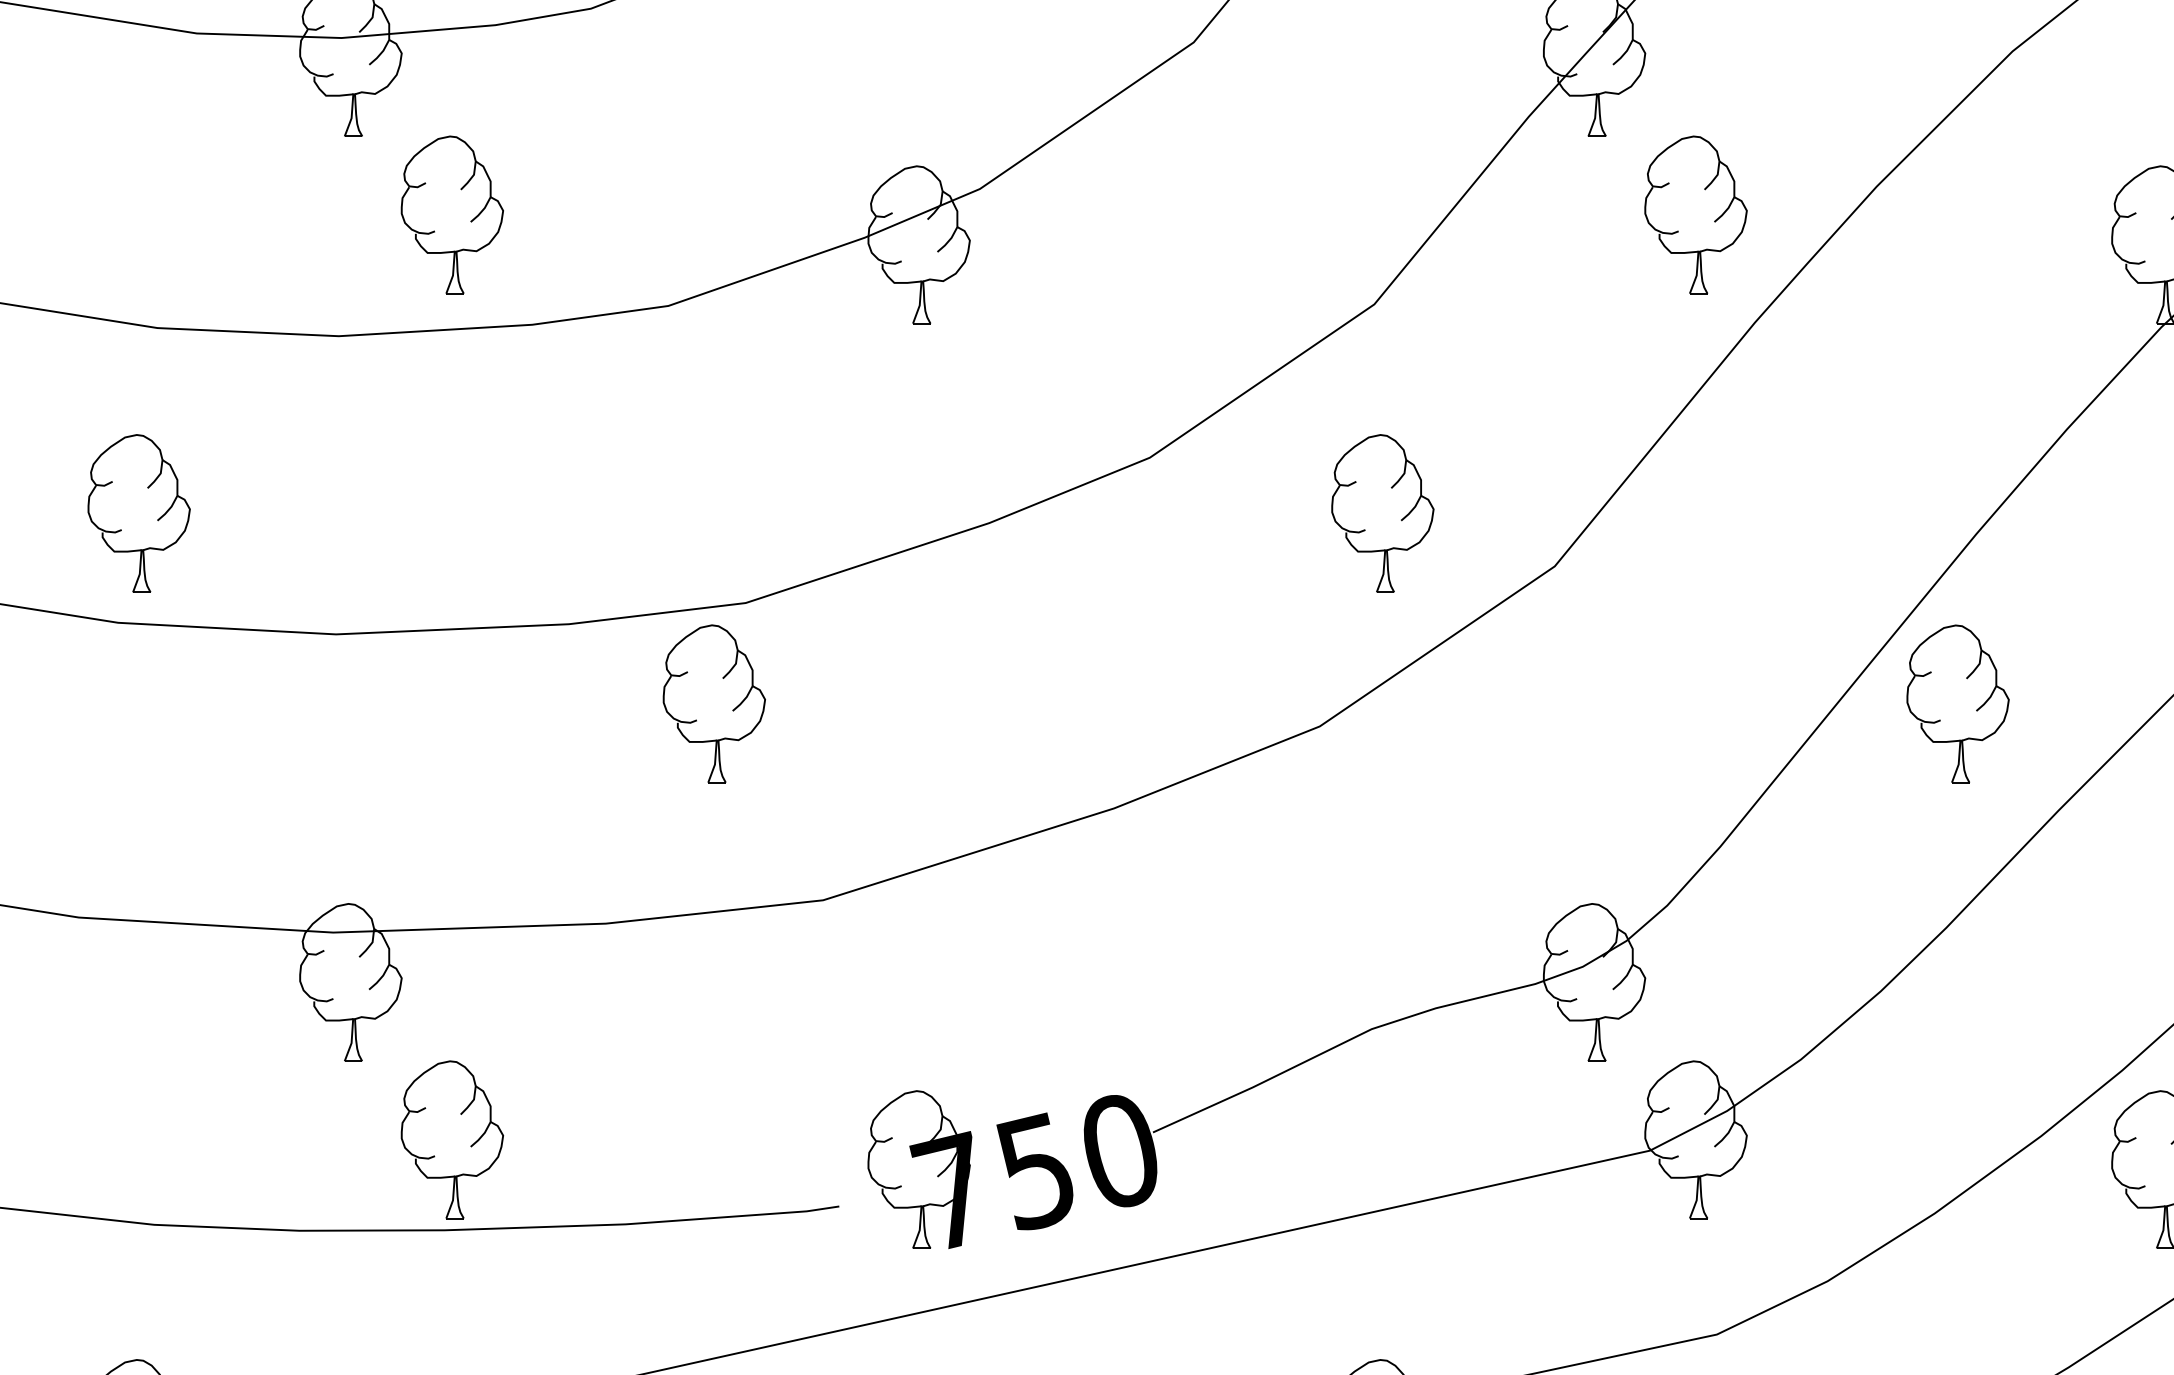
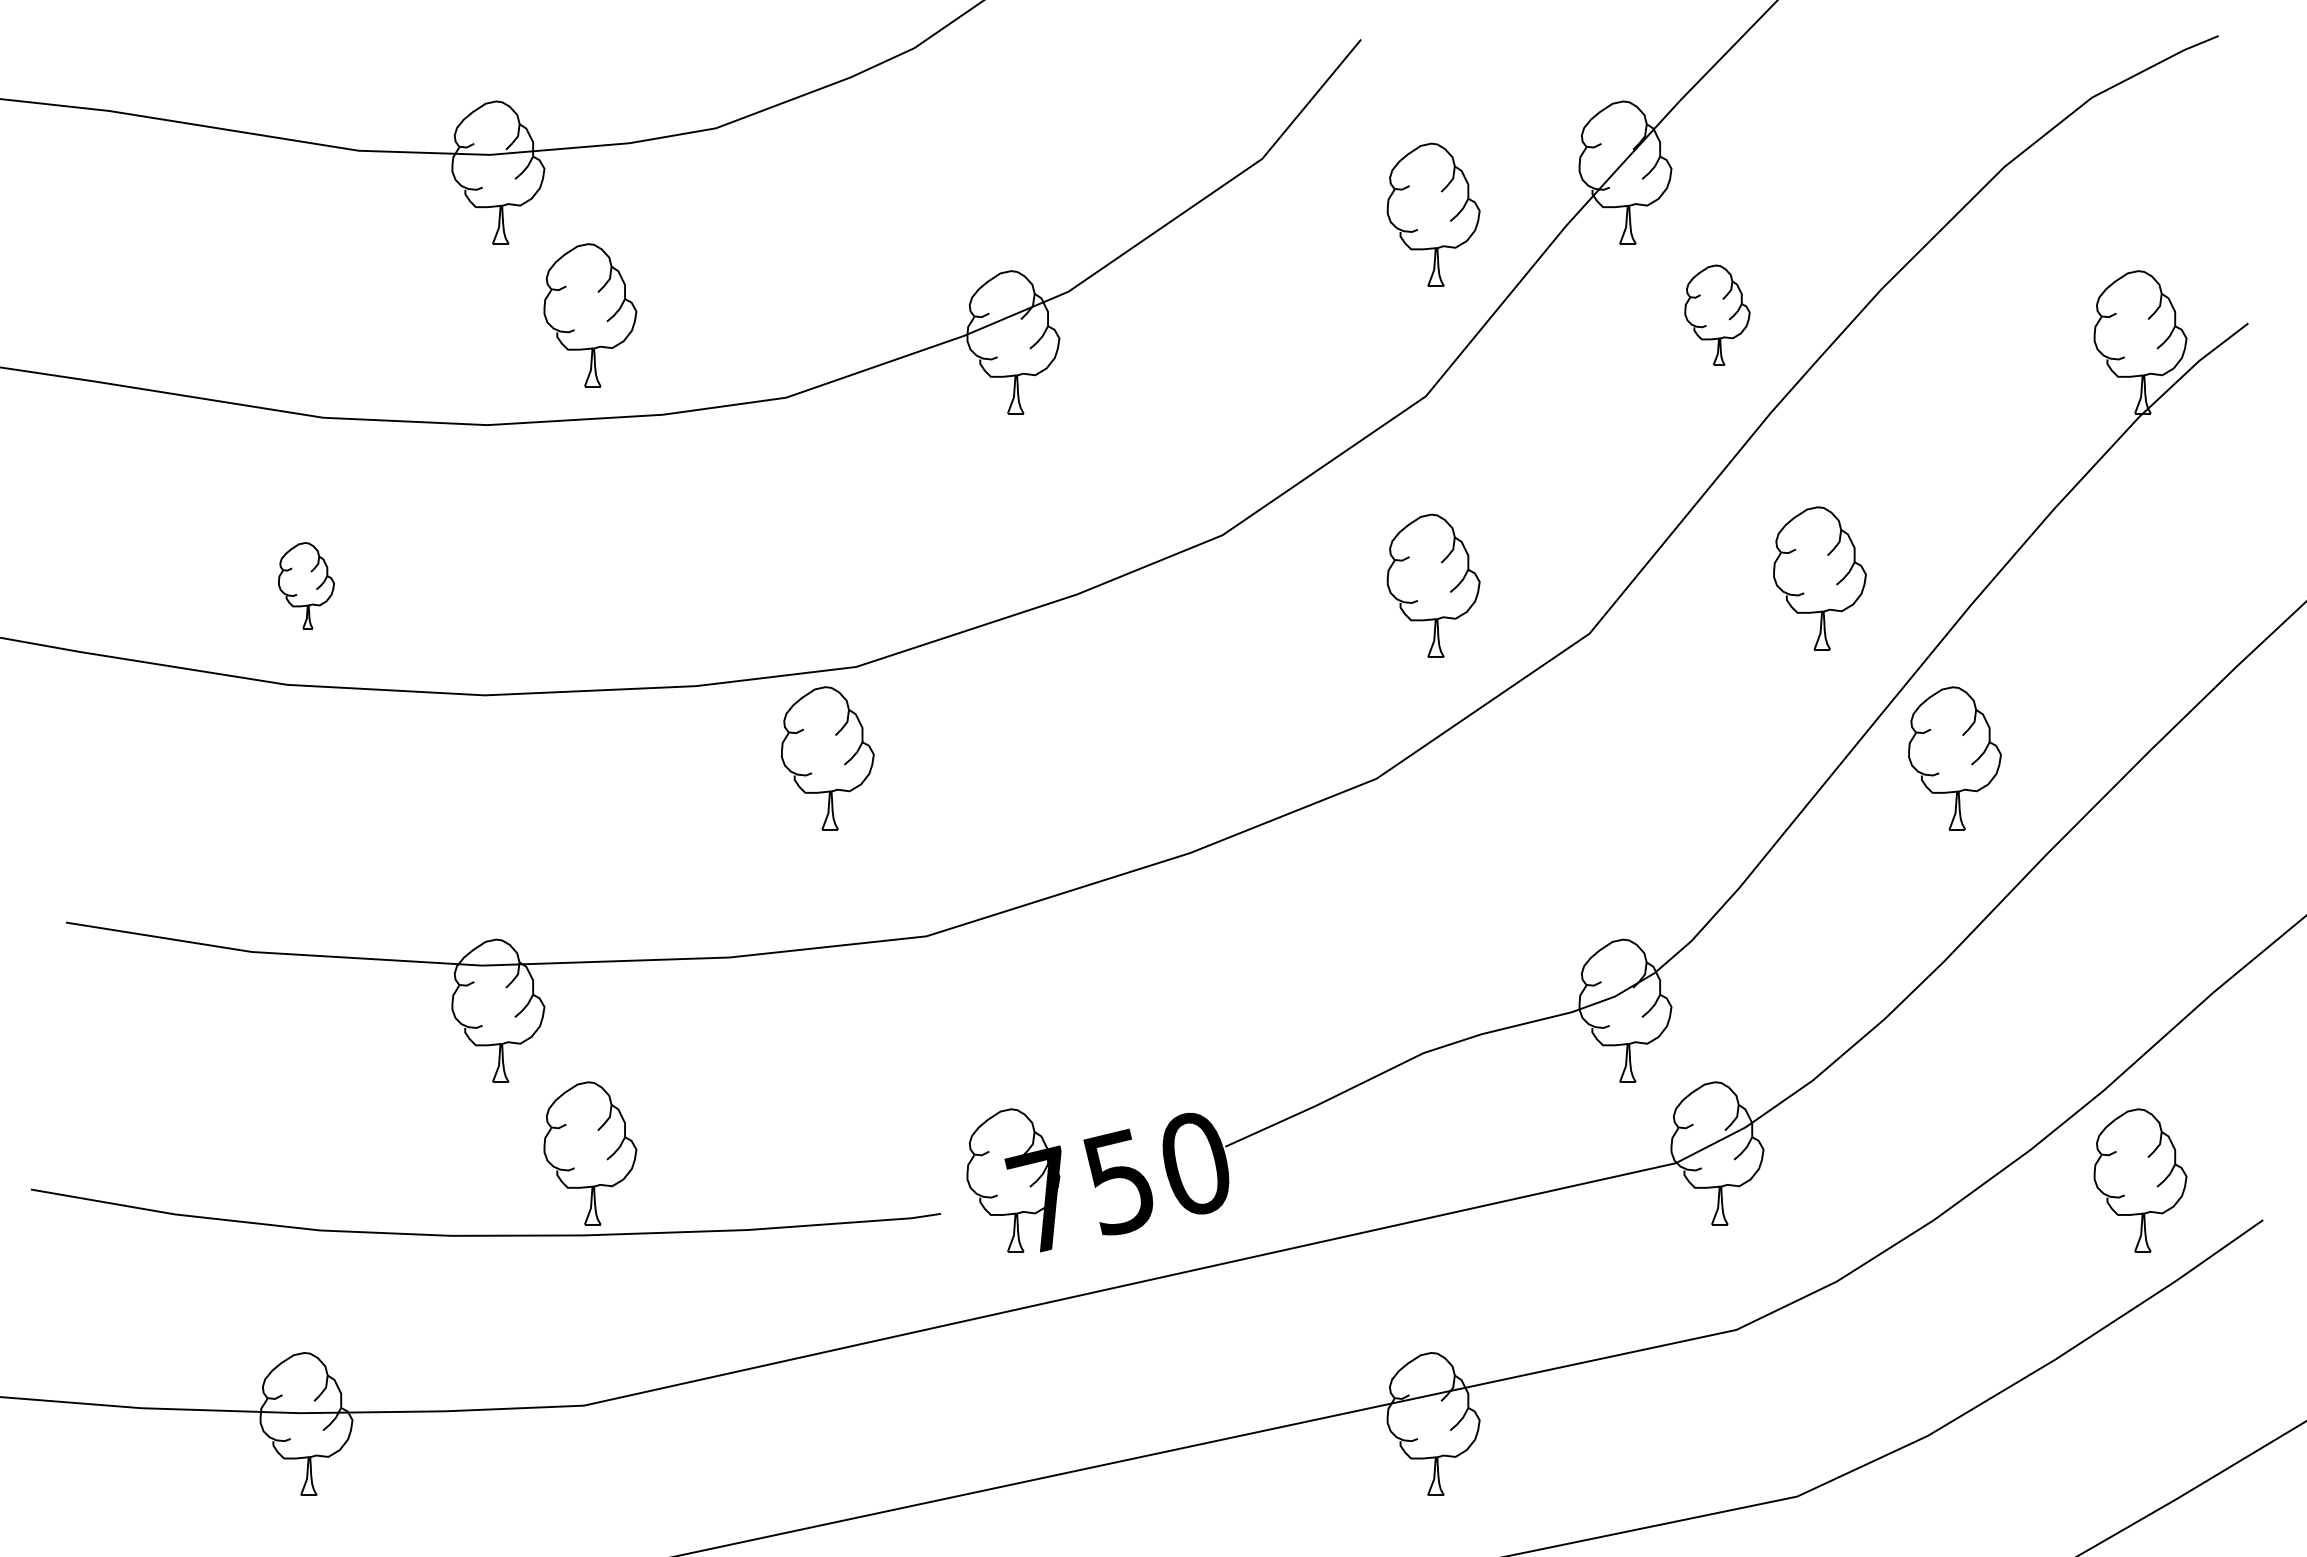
part: (1382, 103) -> (1433, 214), added
part: (1696, 215) -> (1717, 315), size x0.7
part: (1808, 505) -> (1819, 578), added
part: (139, 513) -> (306, 585), size x0.6

